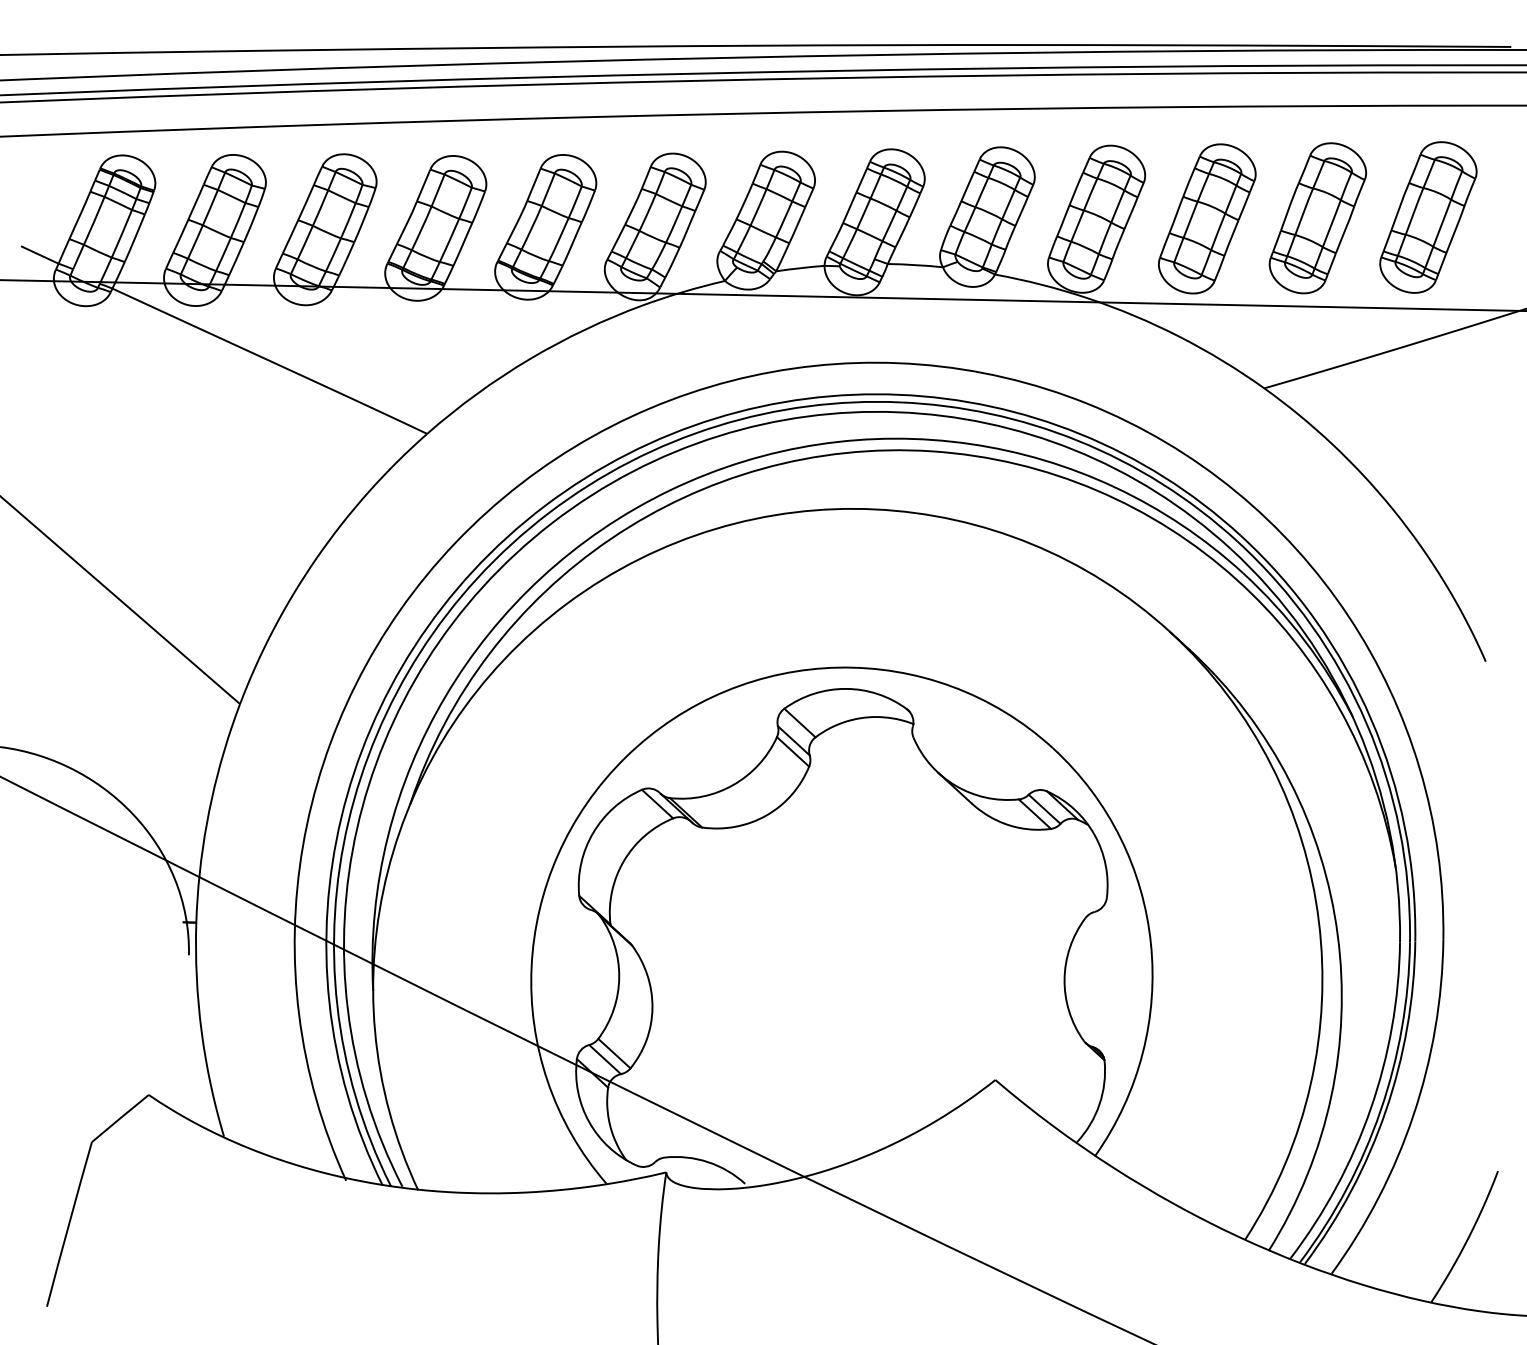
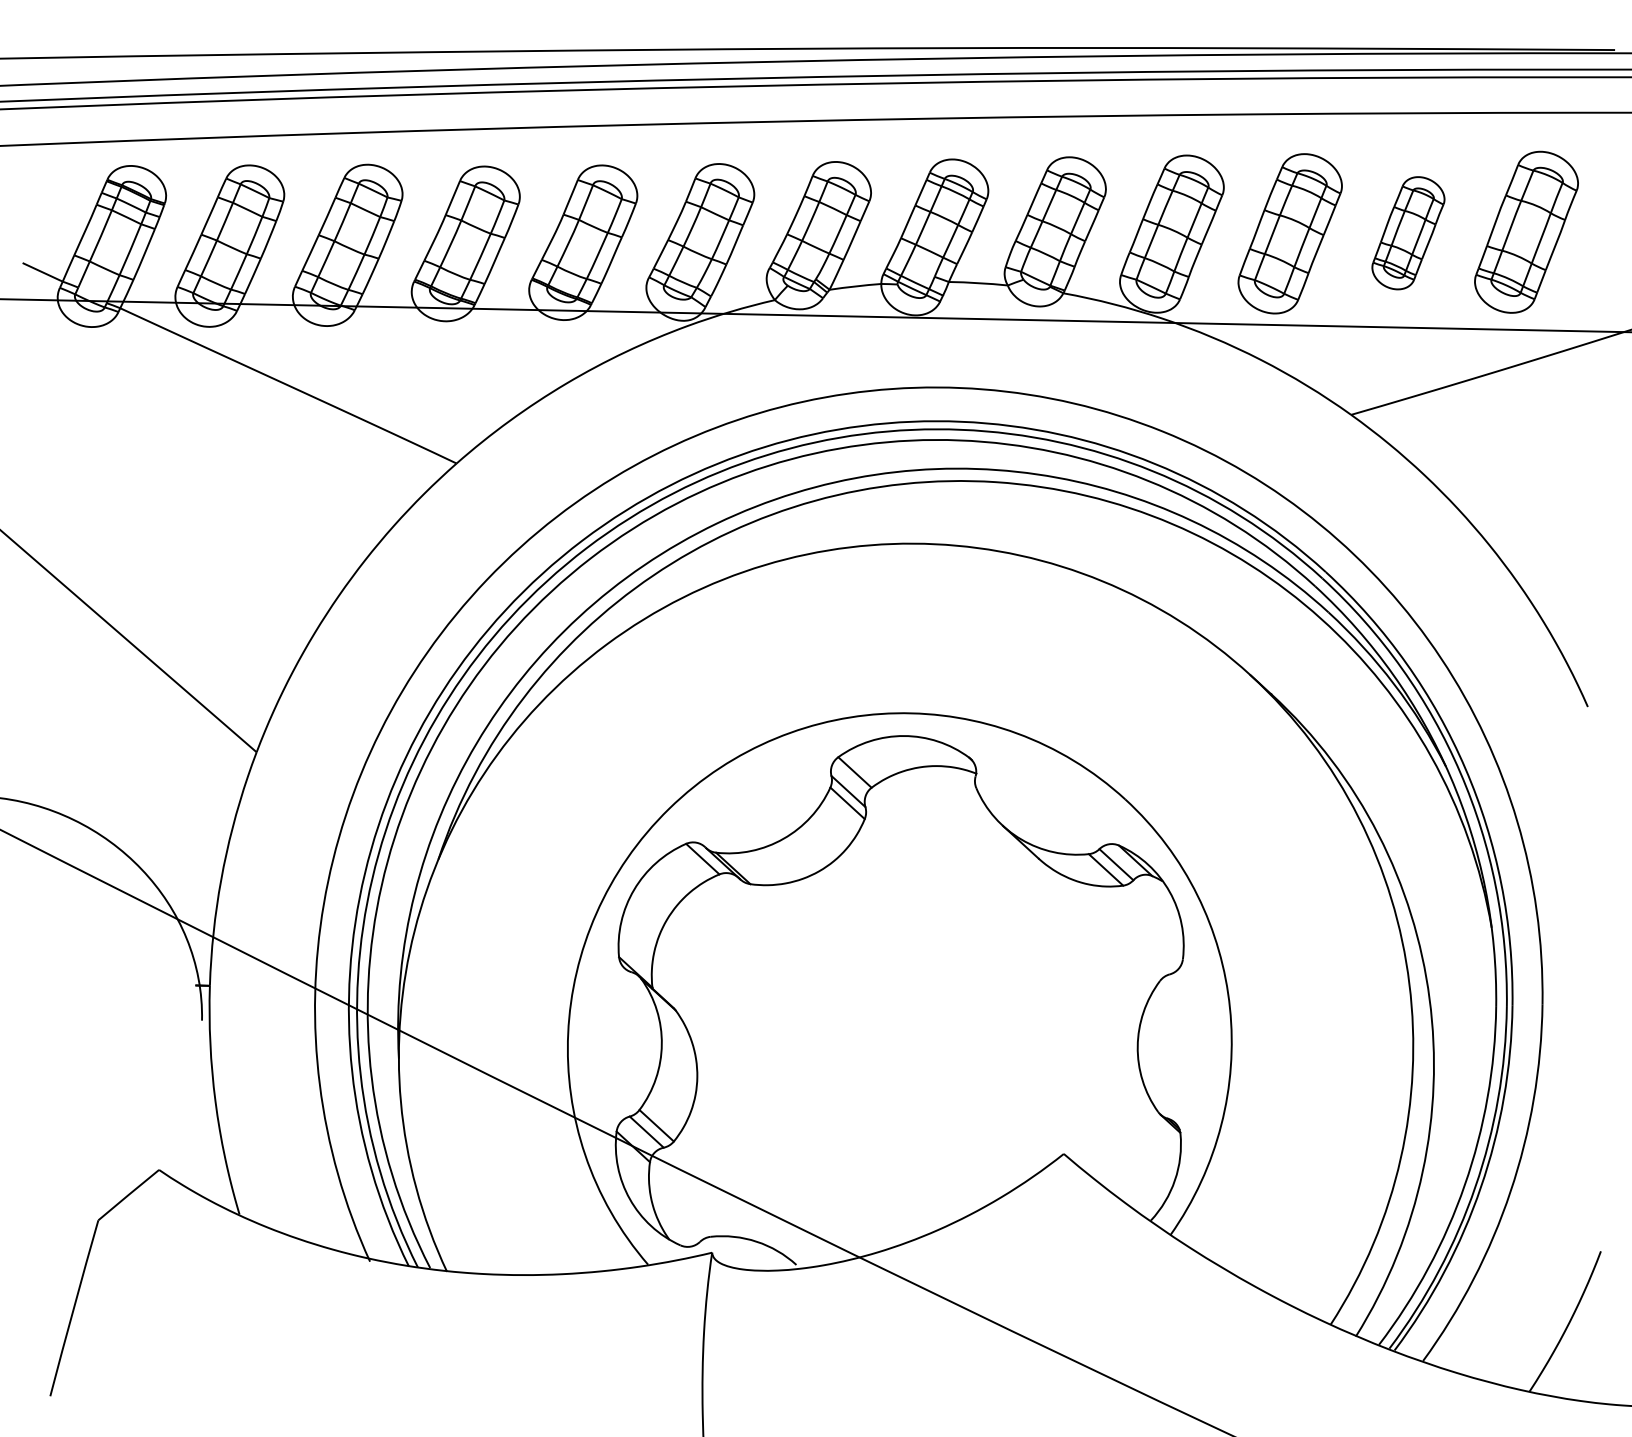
part: (1317, 218) -> (1408, 233), size x0.7

